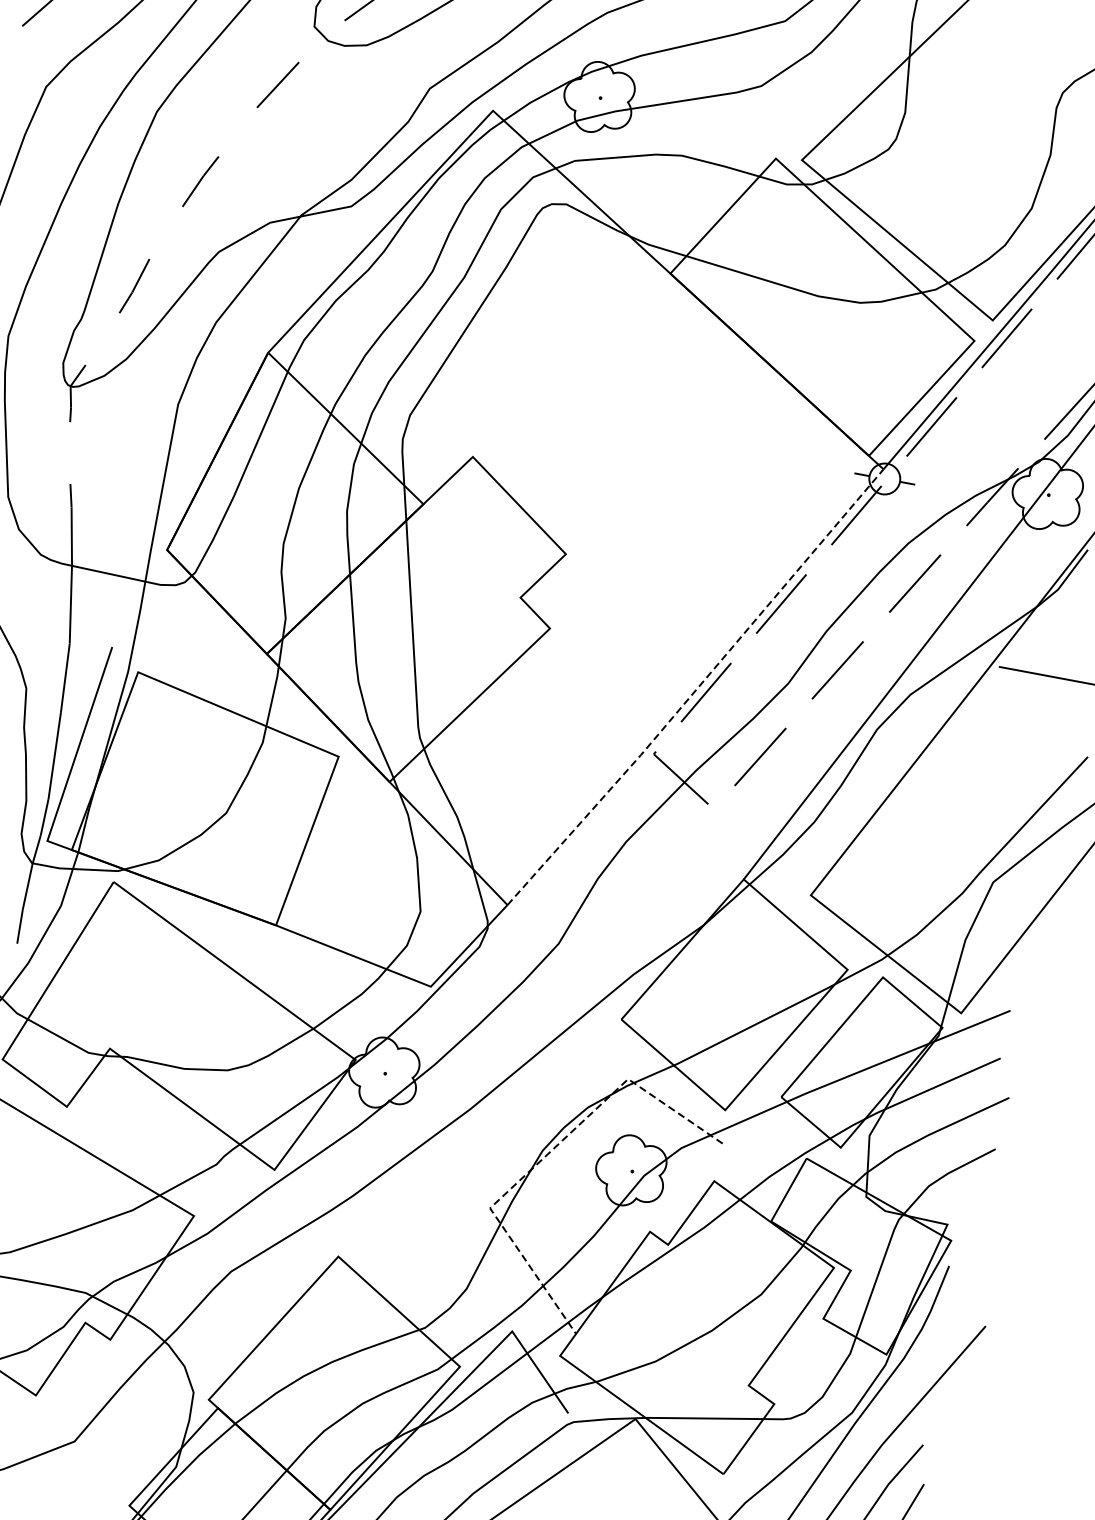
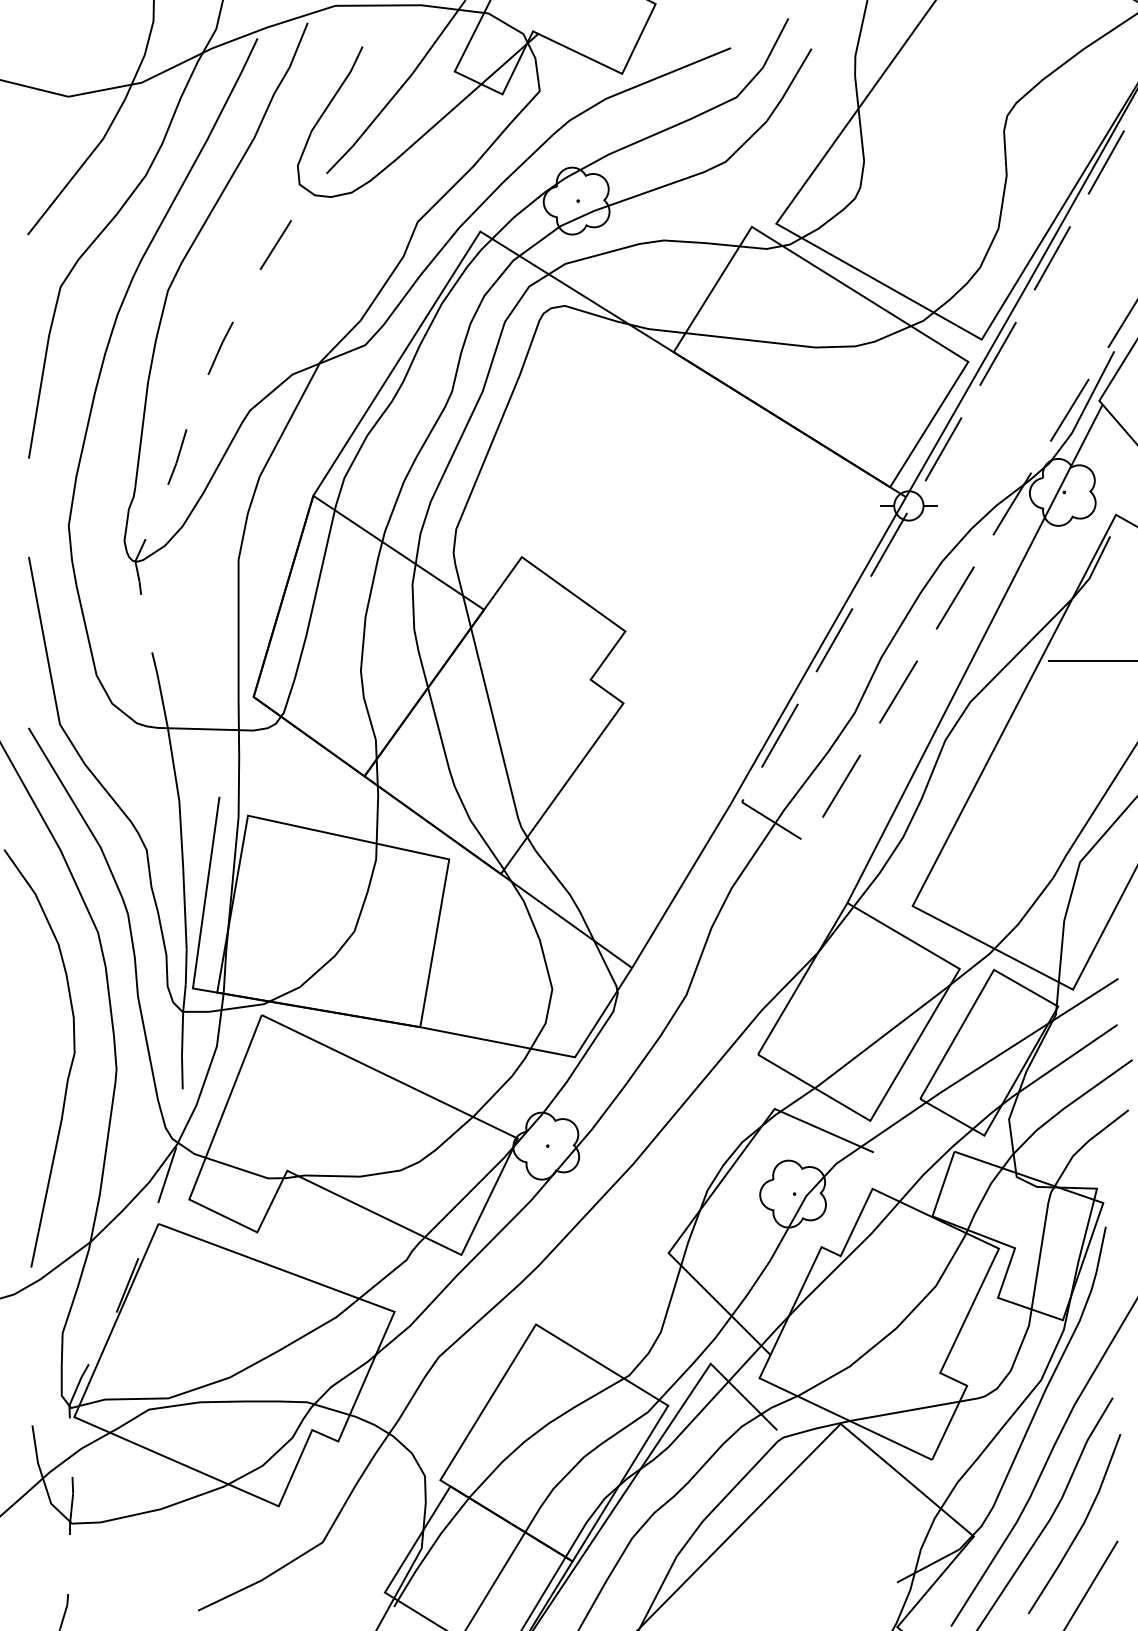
line: (696, 688) -> (770, 733), dashed -> solid
line: (545, 1156) -> (711, 1195), dashed -> solid

